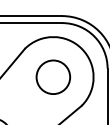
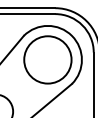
circle: (52, 76) -> (47, 59), size x1.67

